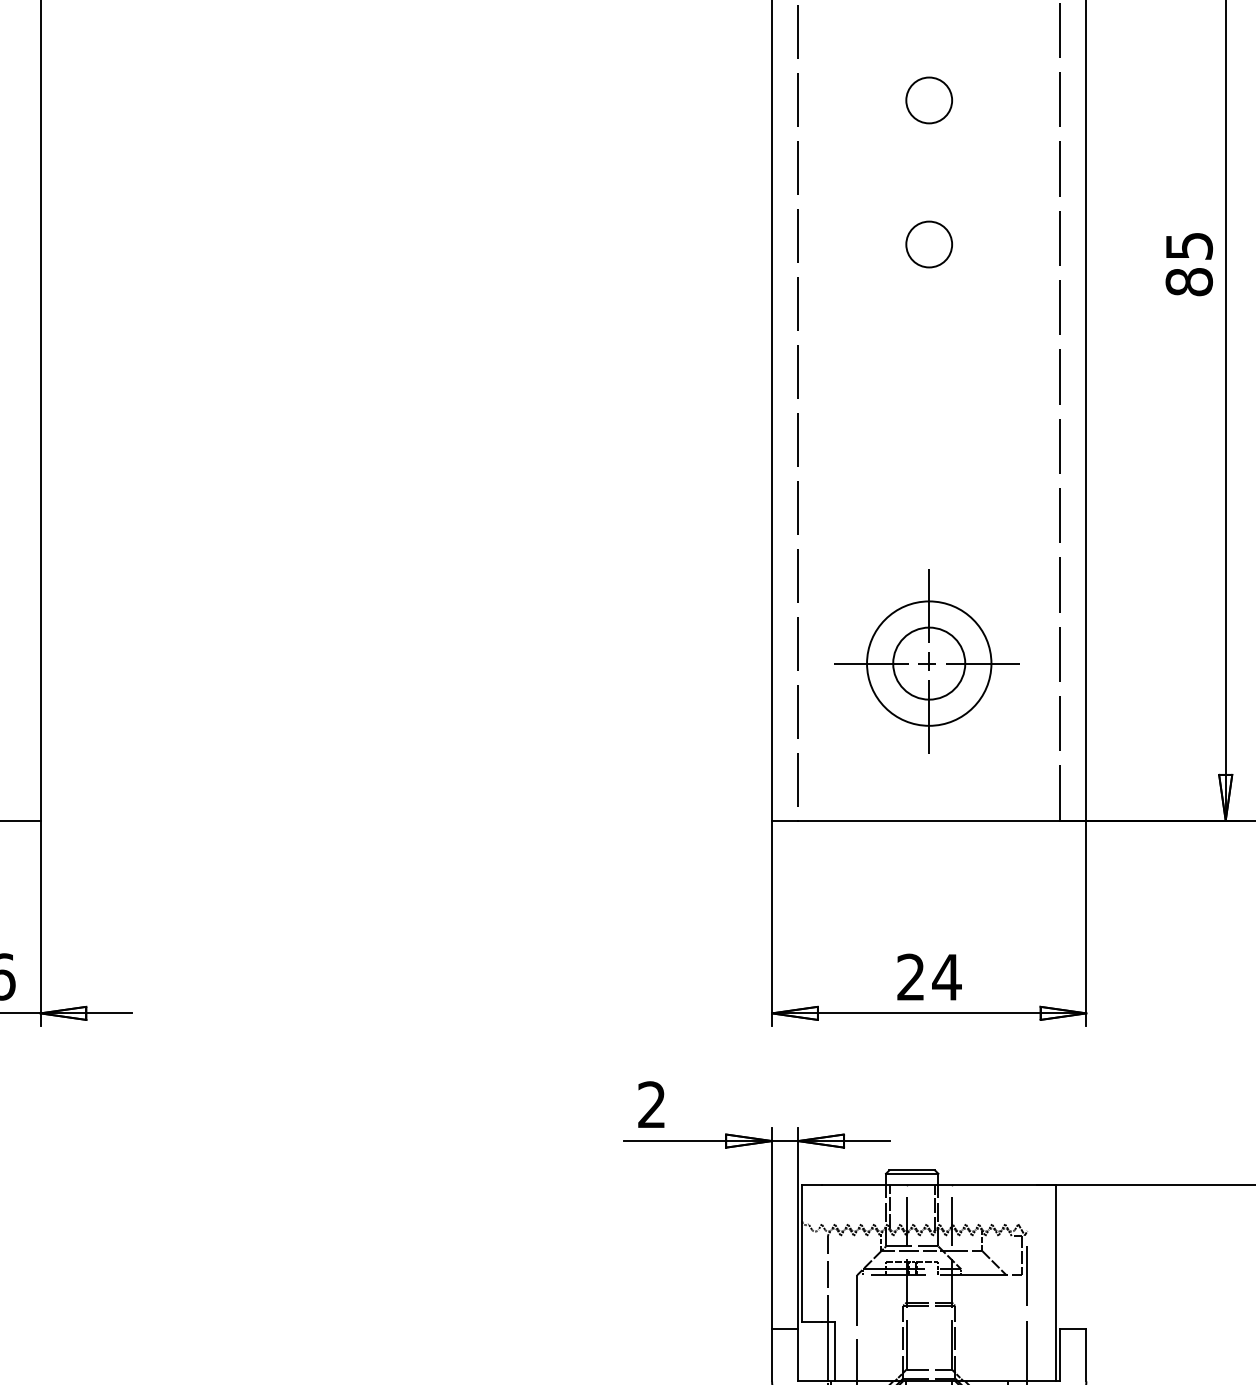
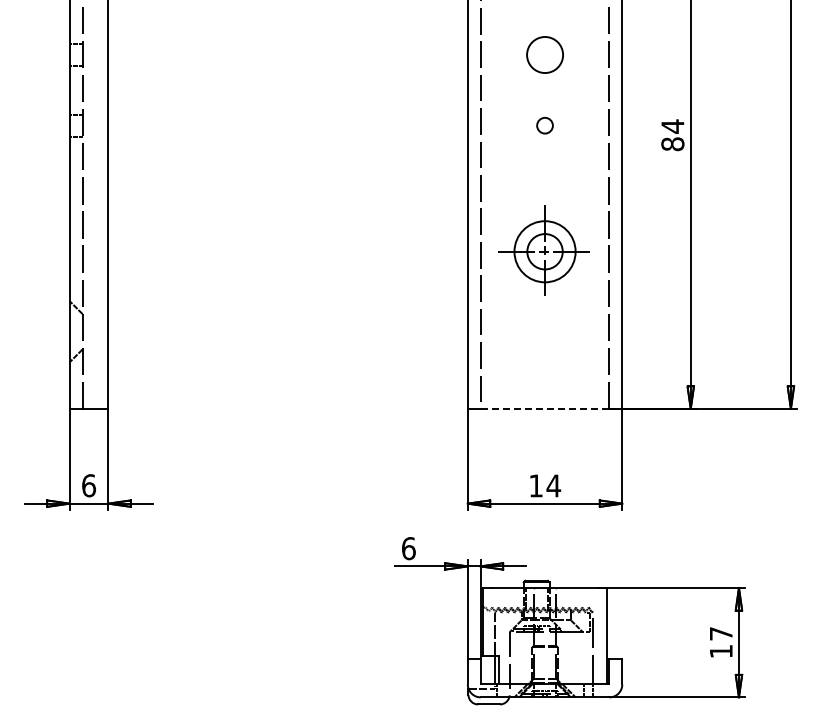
circle: (928, 99) -> (544, 54), size x1.6
circle: (928, 243) -> (544, 125), size x0.7
text: (1188, 245) -> (672, 126), 85 -> 84
part: (926, 661) -> (543, 250), moved
line: (930, 821) -> (545, 409), solid -> dashed
text: (909, 976) -> (535, 485), 24 -> 14
text: (651, 1104) -> (408, 548), 2 -> 6

